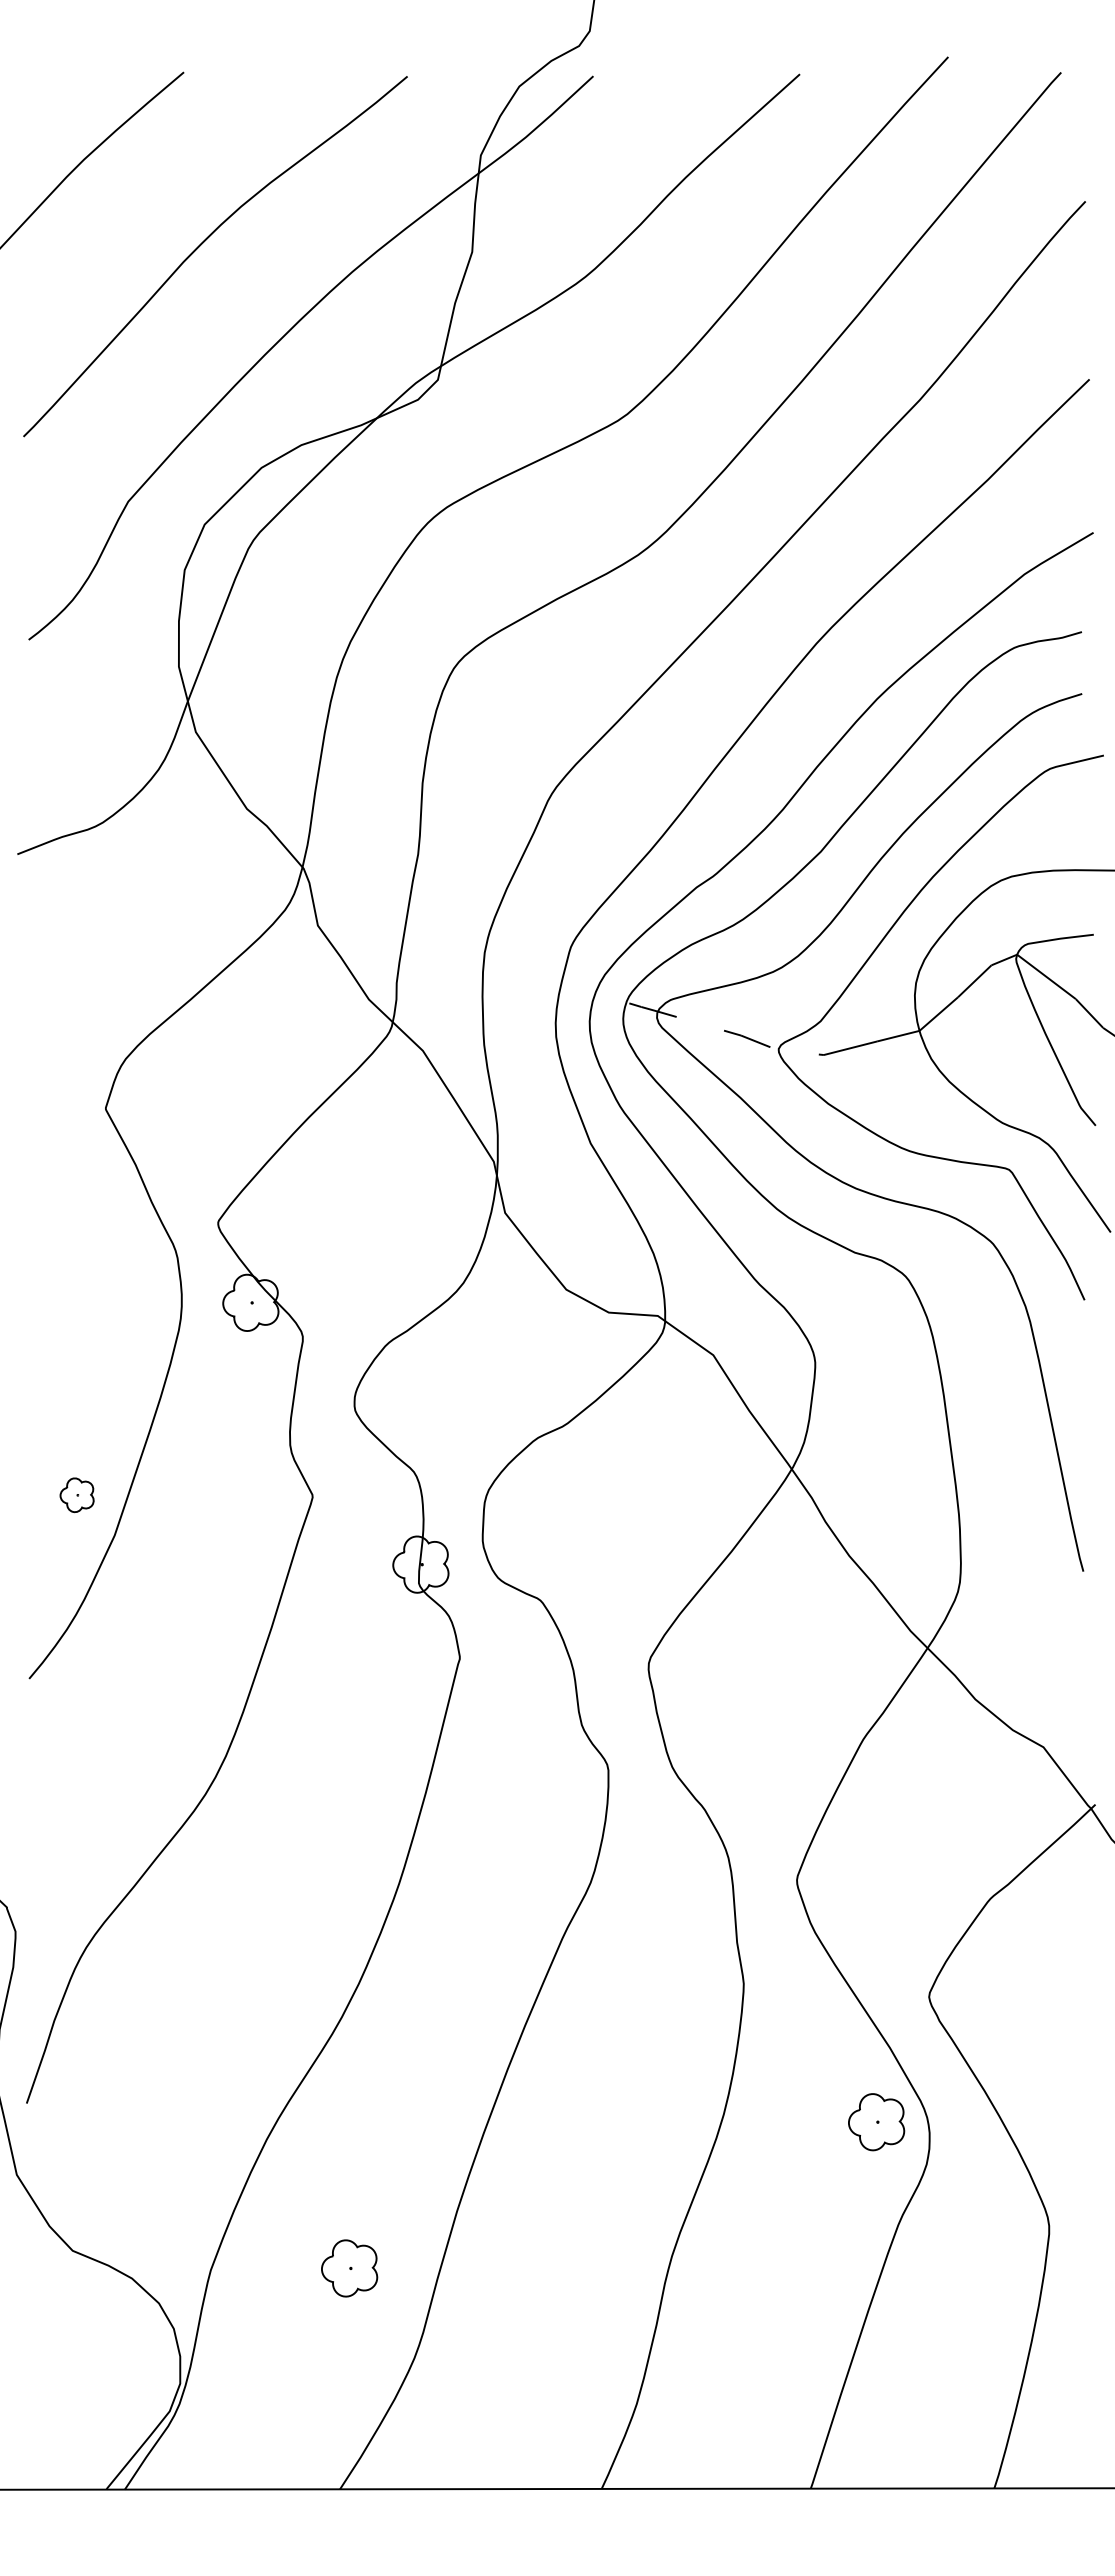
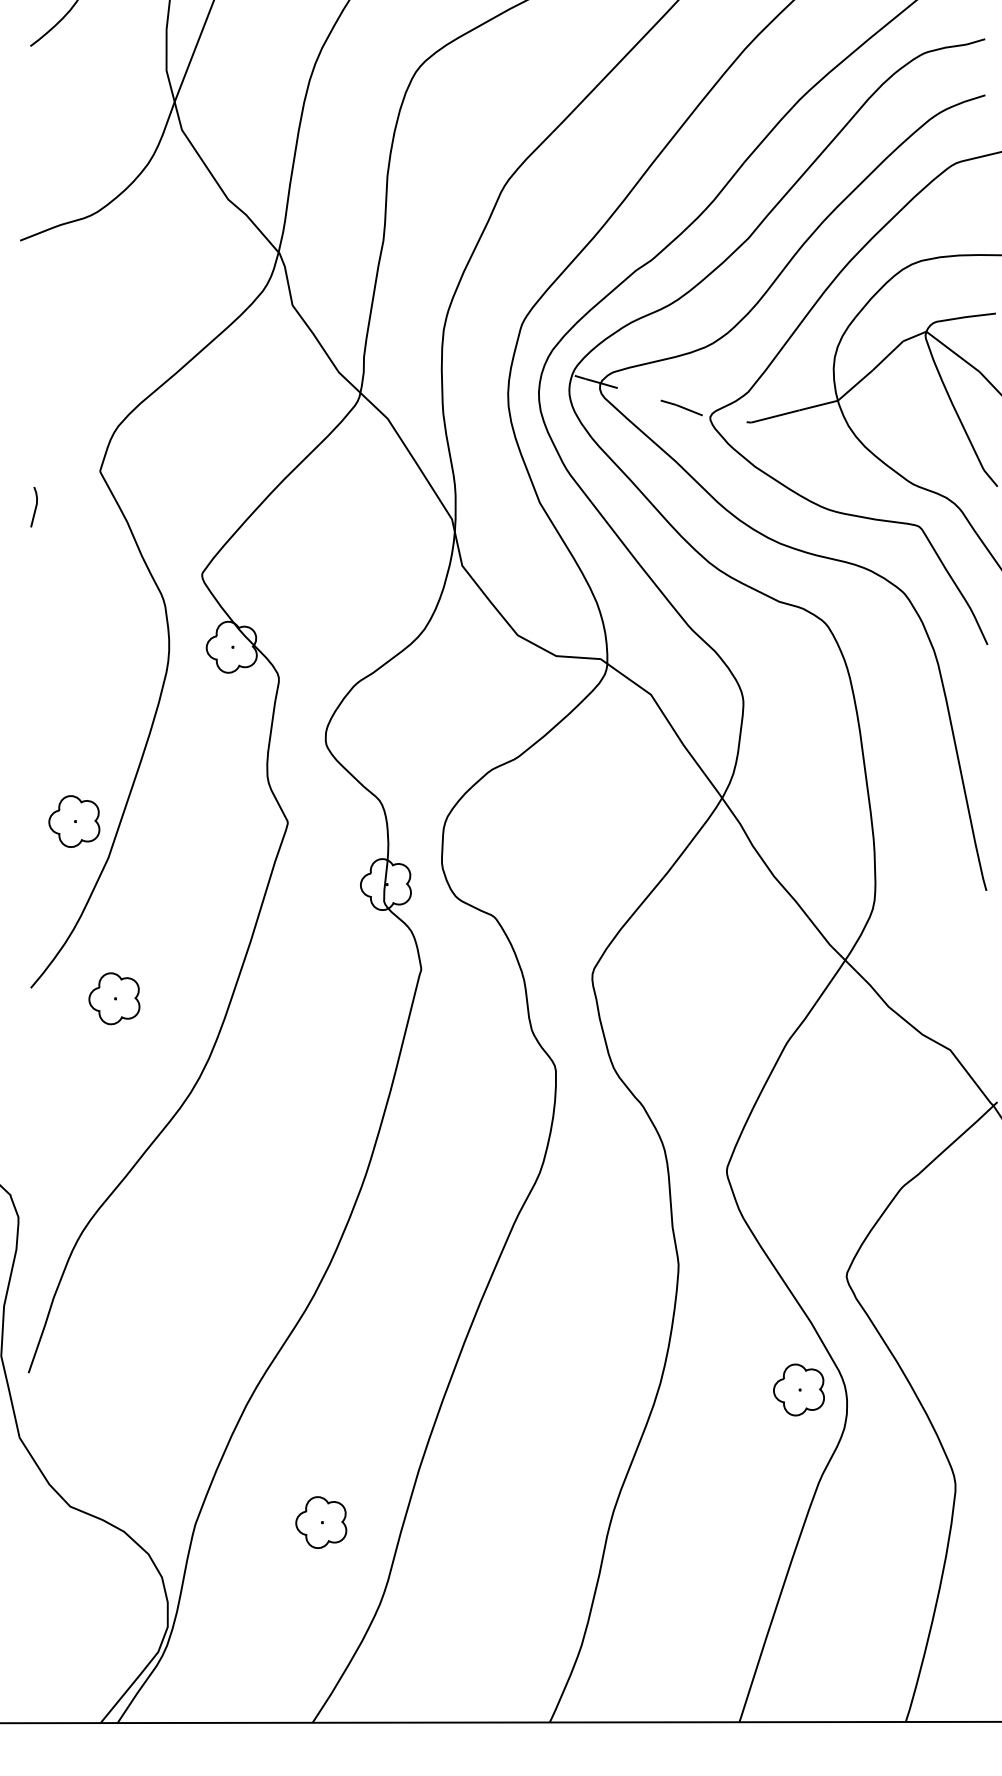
line: (34, 1147) -> (35, 506), added
part: (76, 1495) -> (73, 821), size x1.67
part: (120, 1690) -> (113, 998), added

